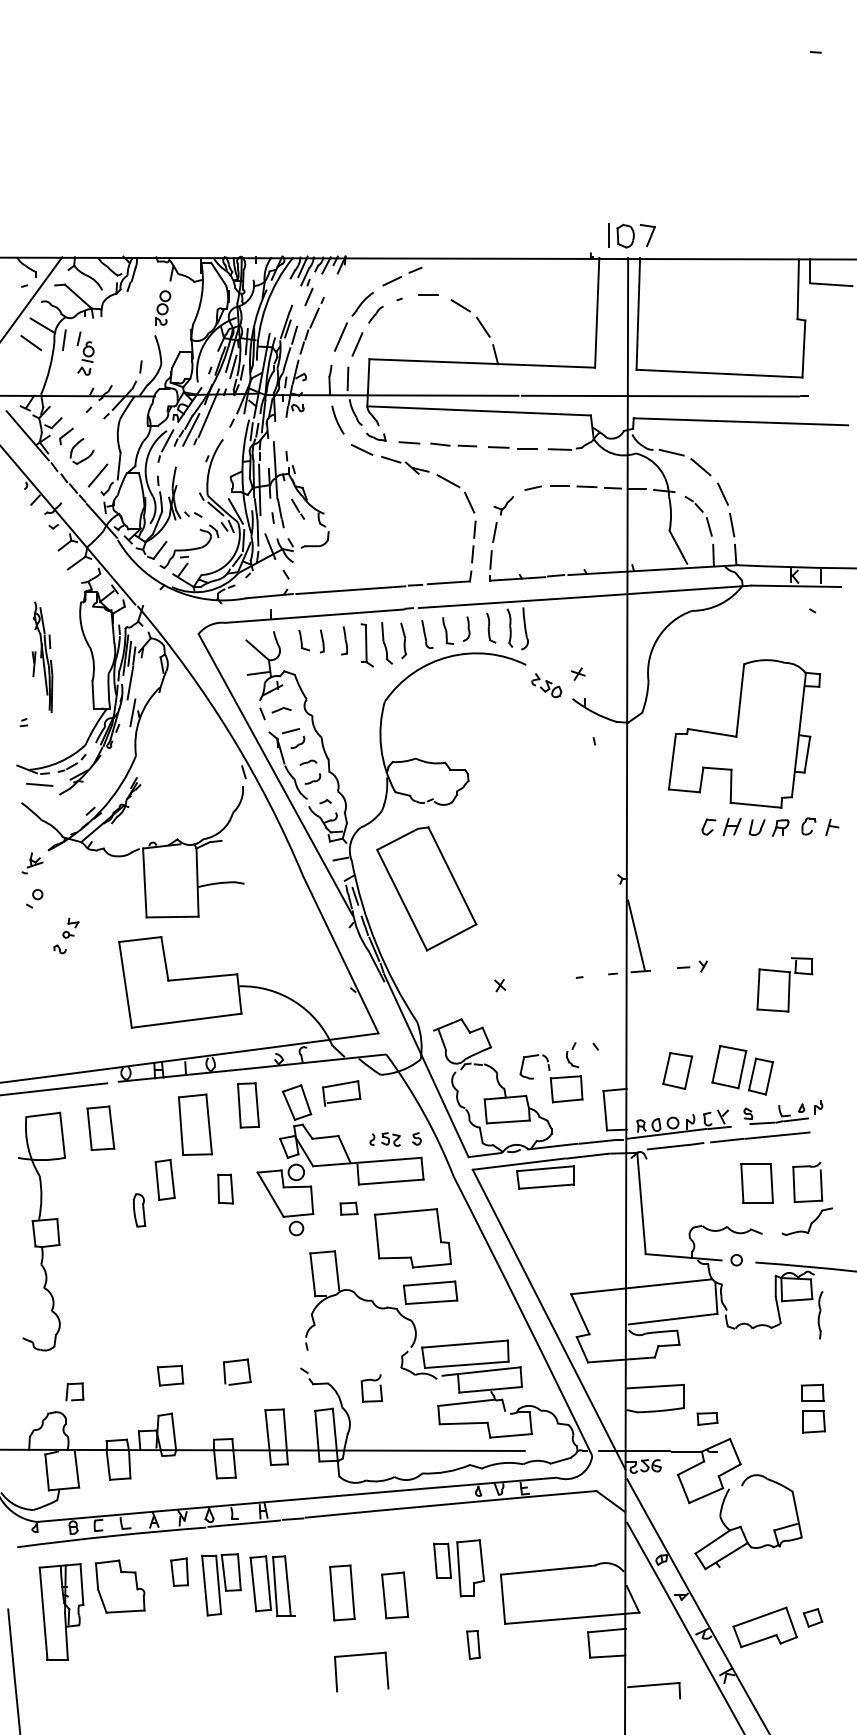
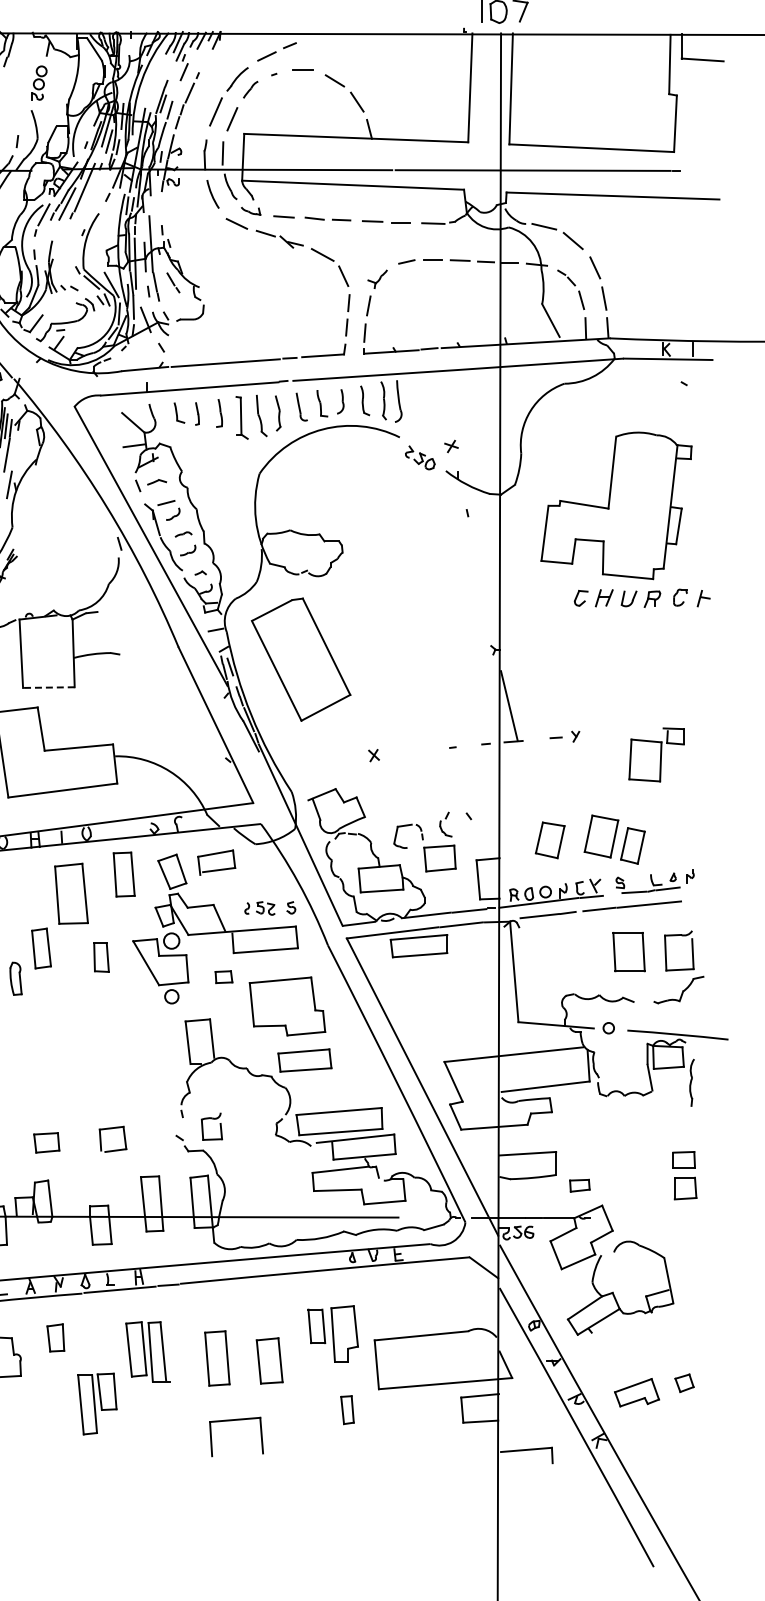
line: (172, 917) -> (48, 688), solid -> dashed
part: (373, 1381) -> (213, 1119), moved
part: (221, 1584) -> (97, 1403), moved
part: (764, 1627) -> (636, 1392), size x0.7

